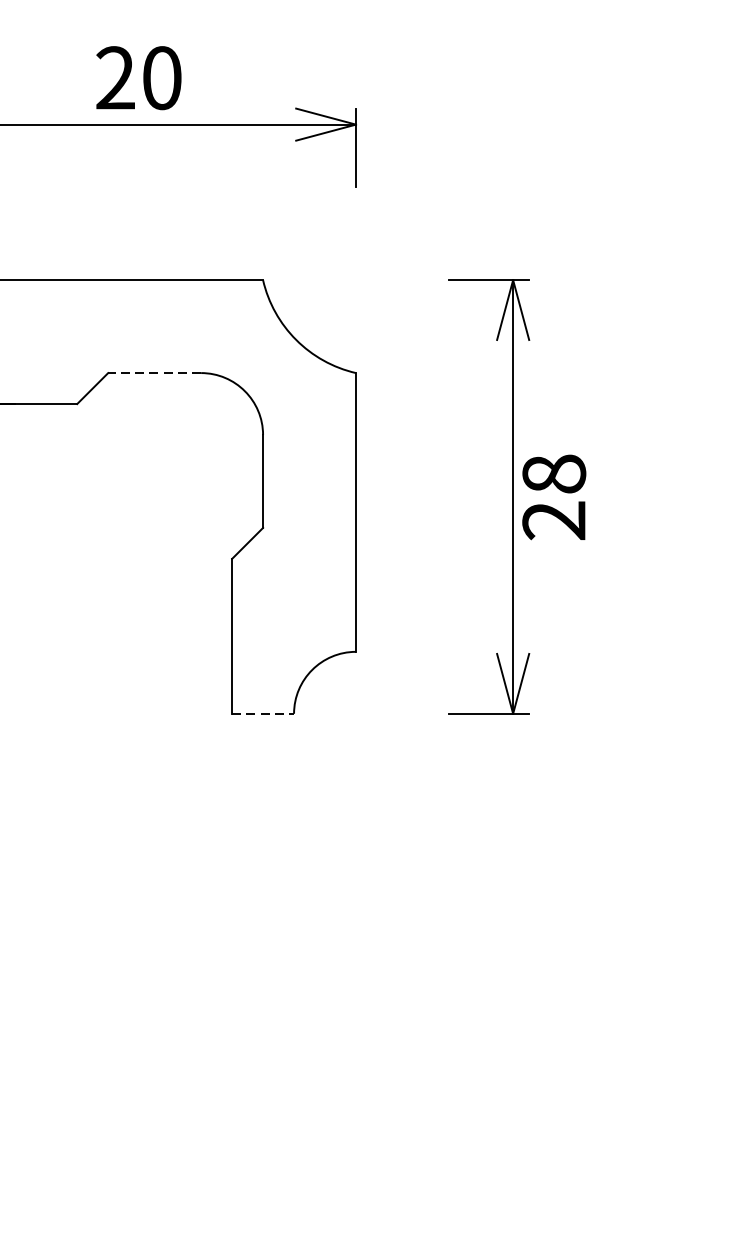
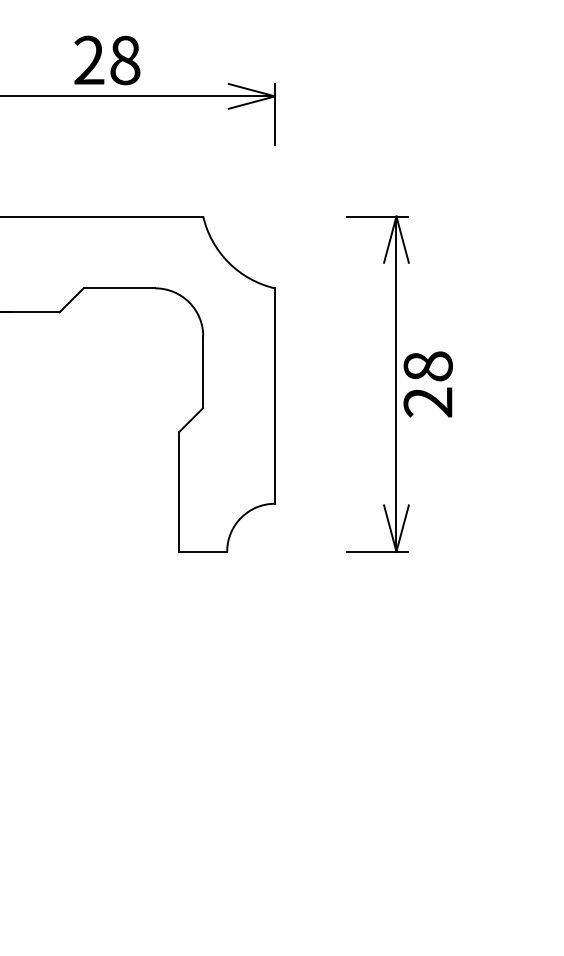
text: (162, 76) -> (125, 59), 20 -> 28
line: (154, 373) -> (119, 288), dashed -> solid
line: (263, 713) -> (203, 551), dashed -> solid

